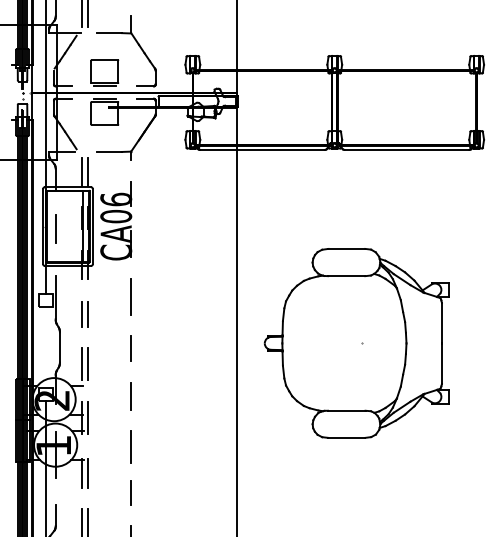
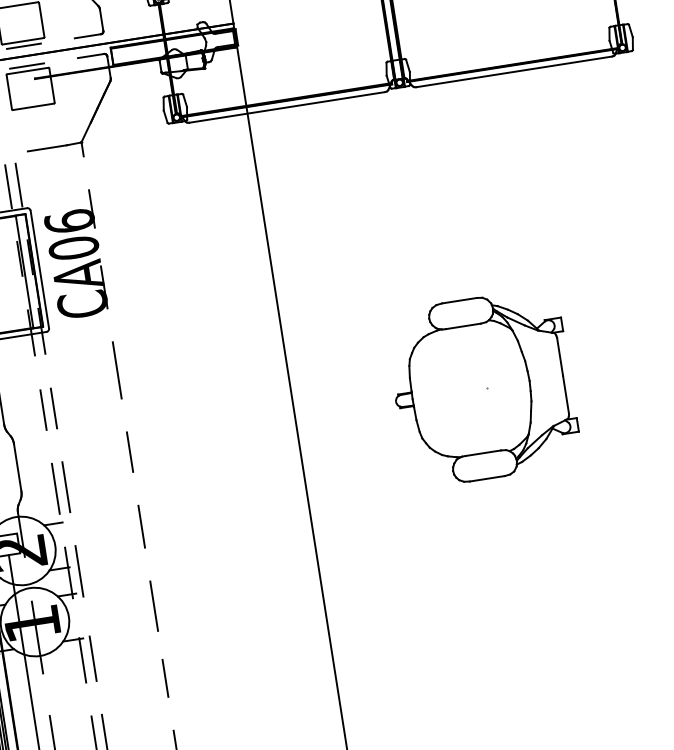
part: (356, 343) -> (482, 388), size x0.6

